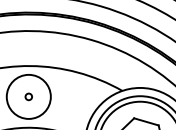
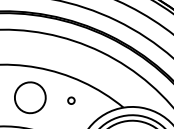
circle: (28, 96) -> (30, 97), size x0.7
circle: (28, 96) -> (71, 100), moved

